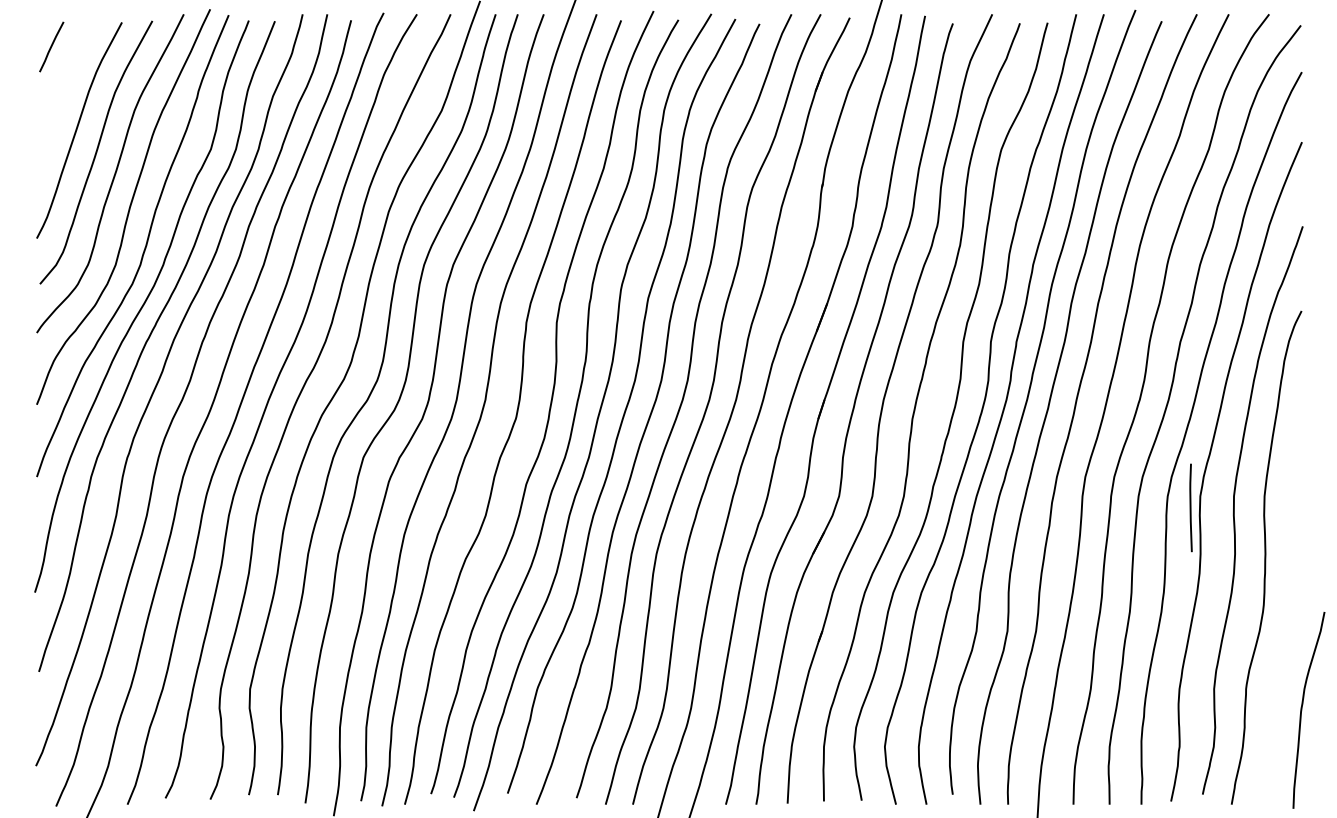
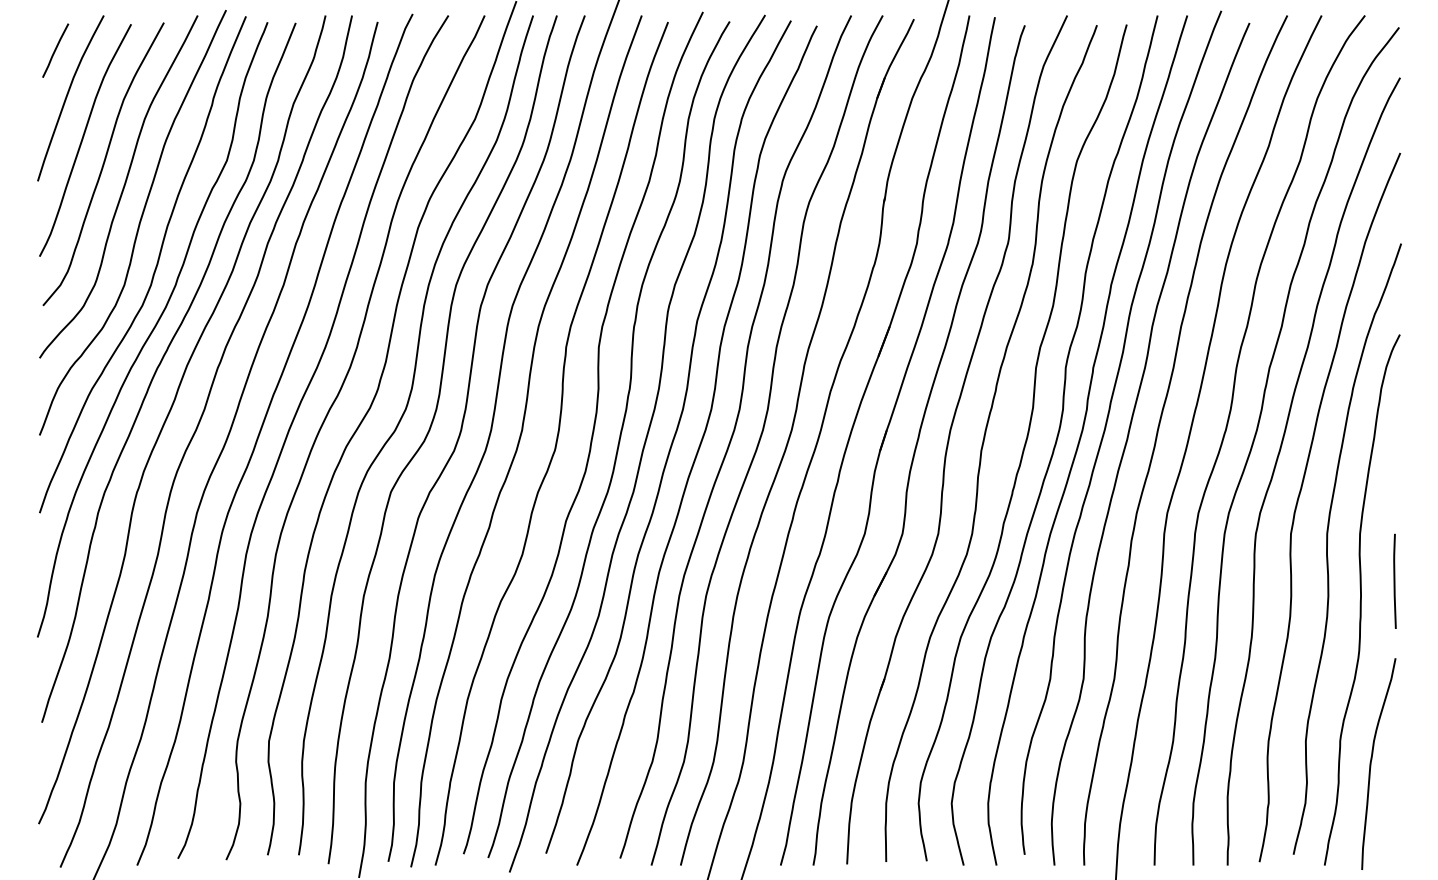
curve: (62, 90) -> (67, 97), added
line: (1190, 507) -> (1394, 580), moved
curve: (1302, 709) -> (1371, 763), moved

